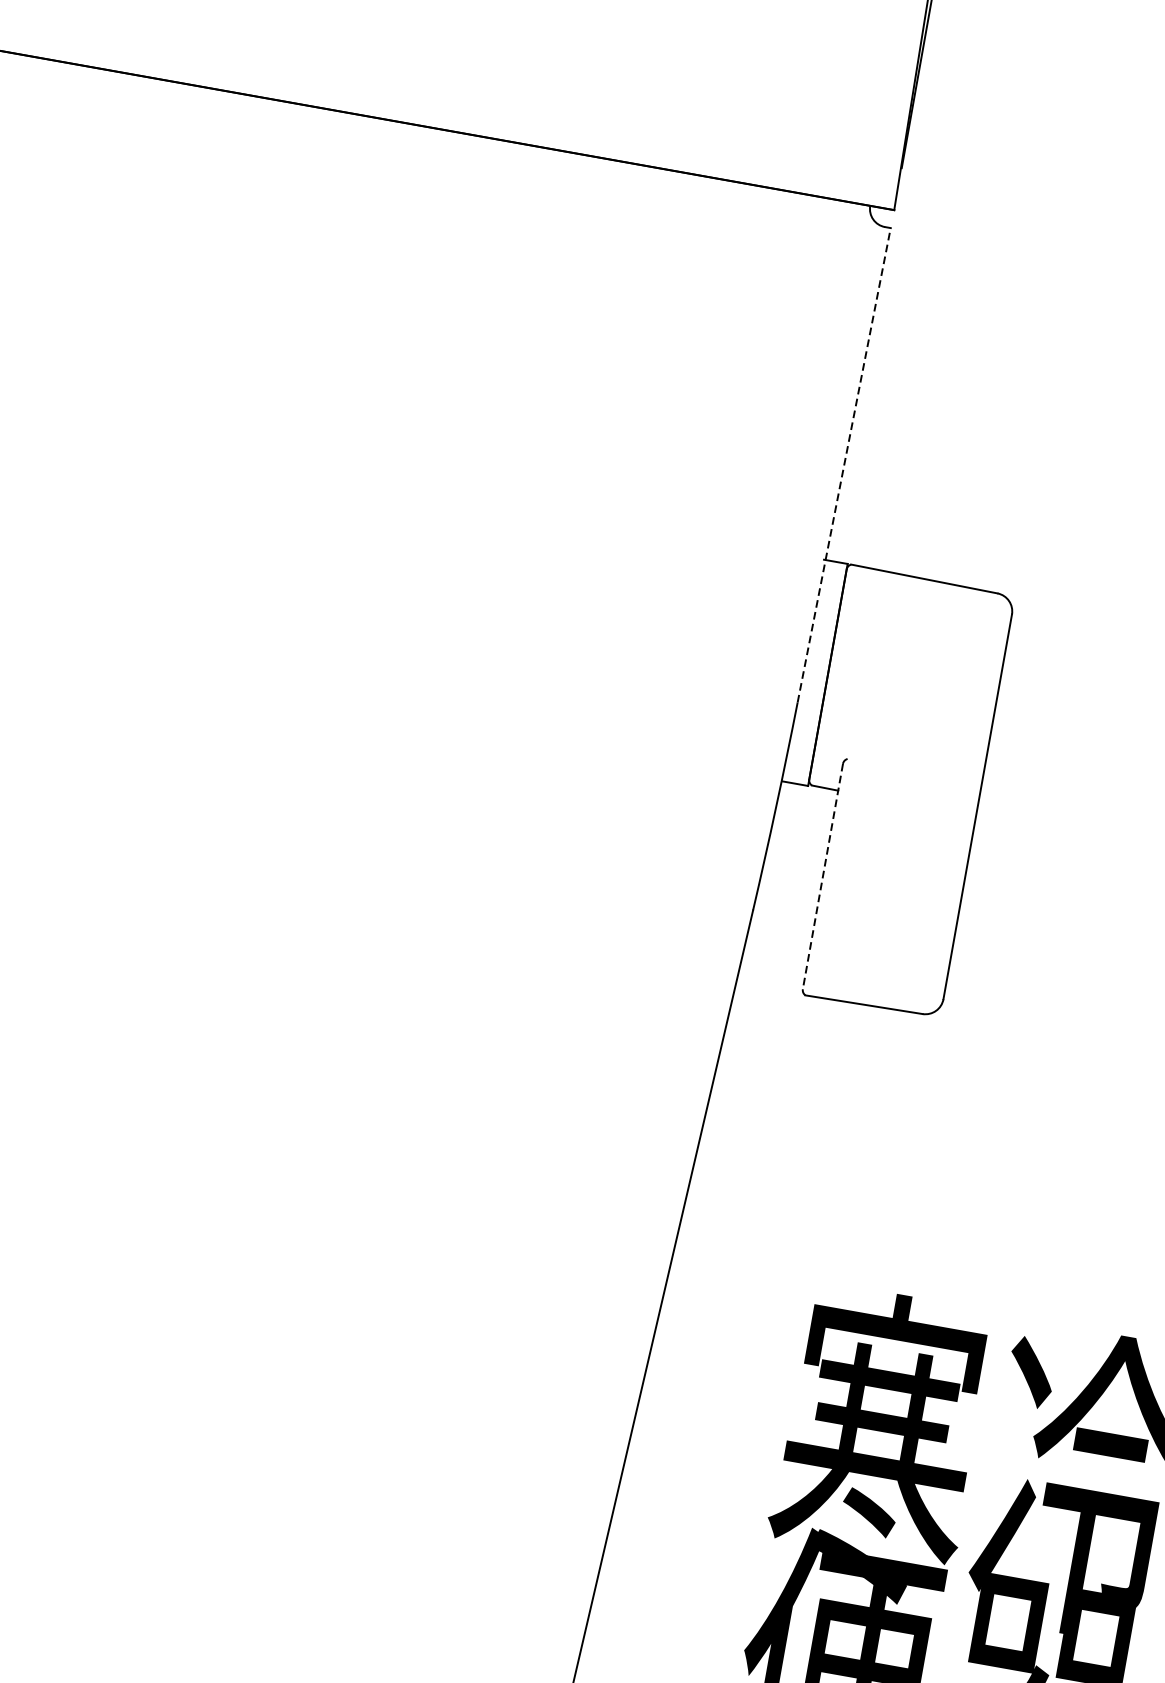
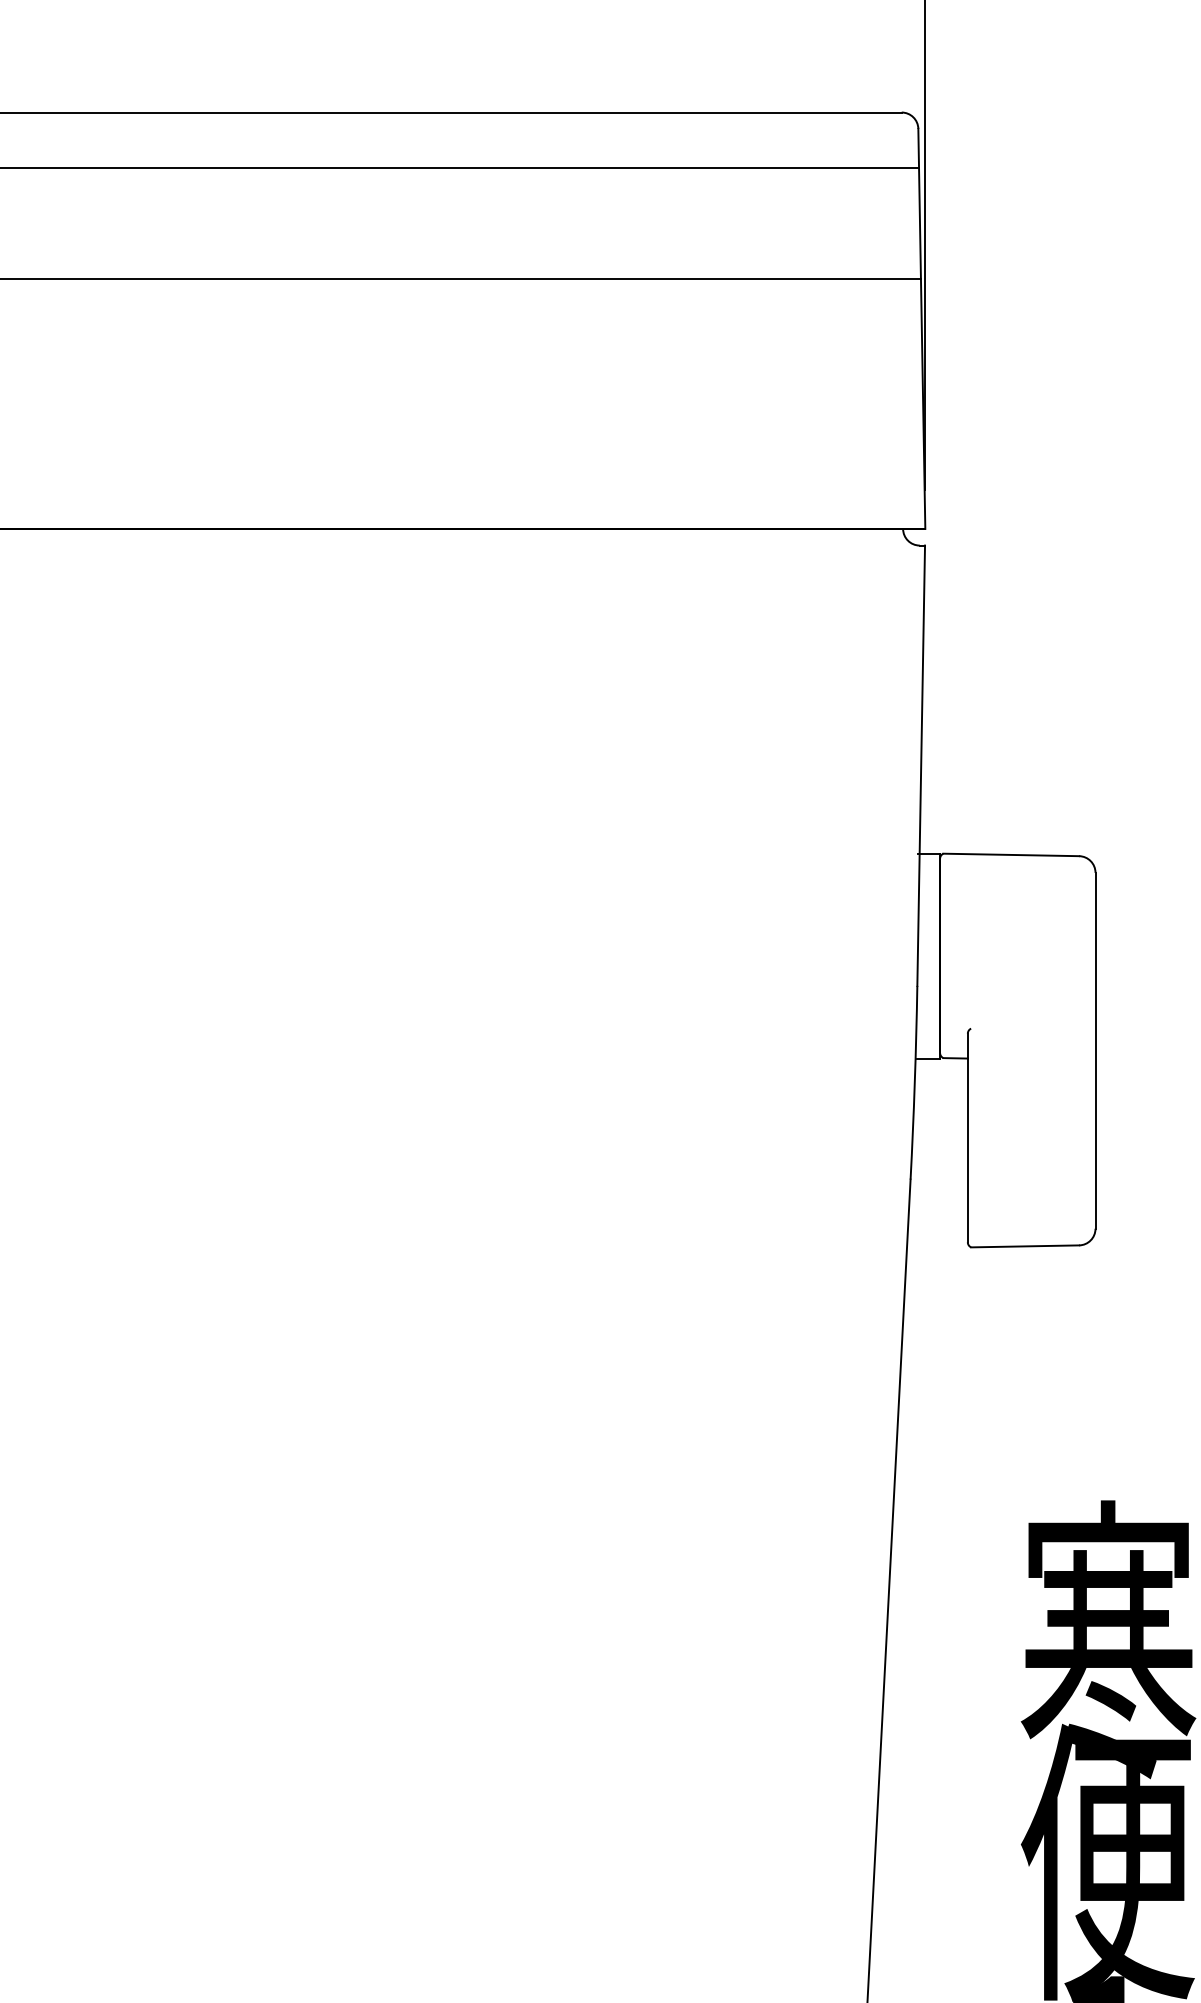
line: (844, 465) -> (921, 765), dashed -> solid
line: (822, 877) -> (967, 1138), dashed -> solid

